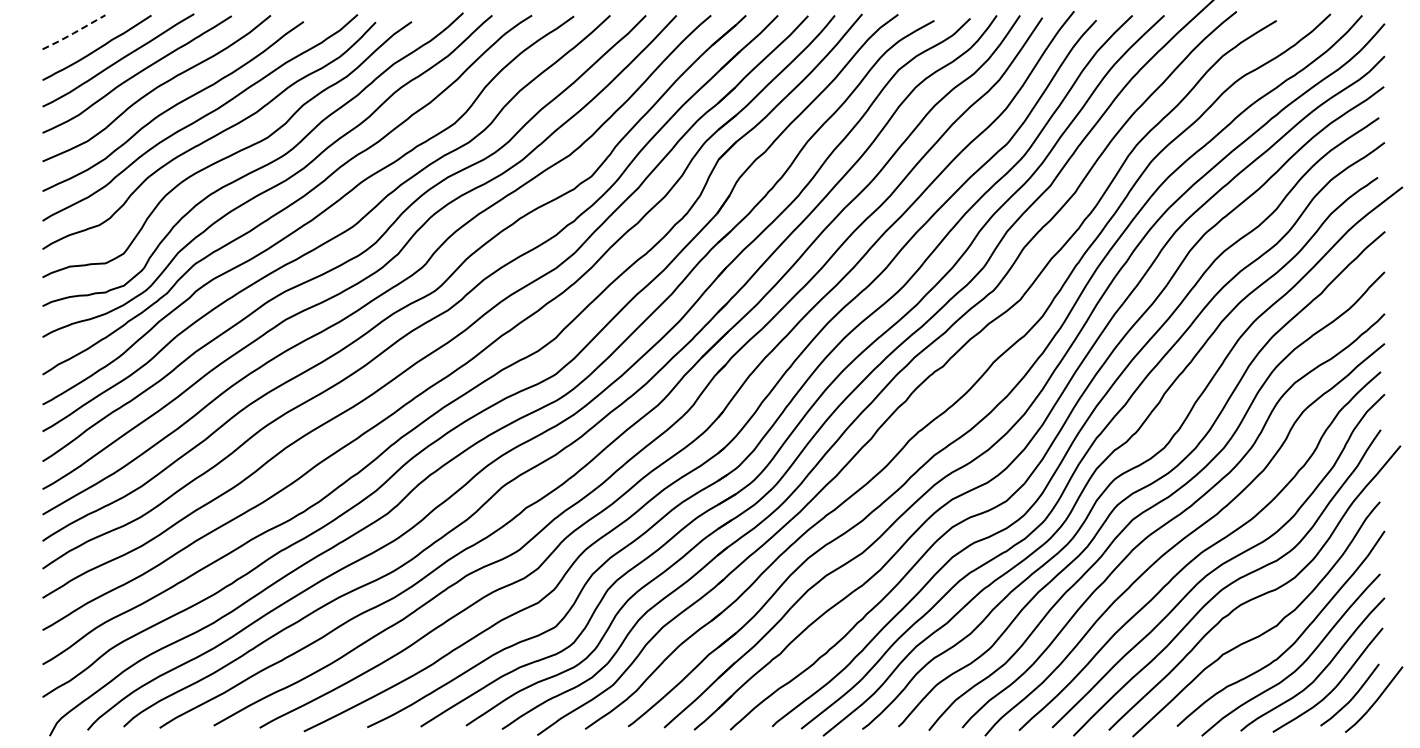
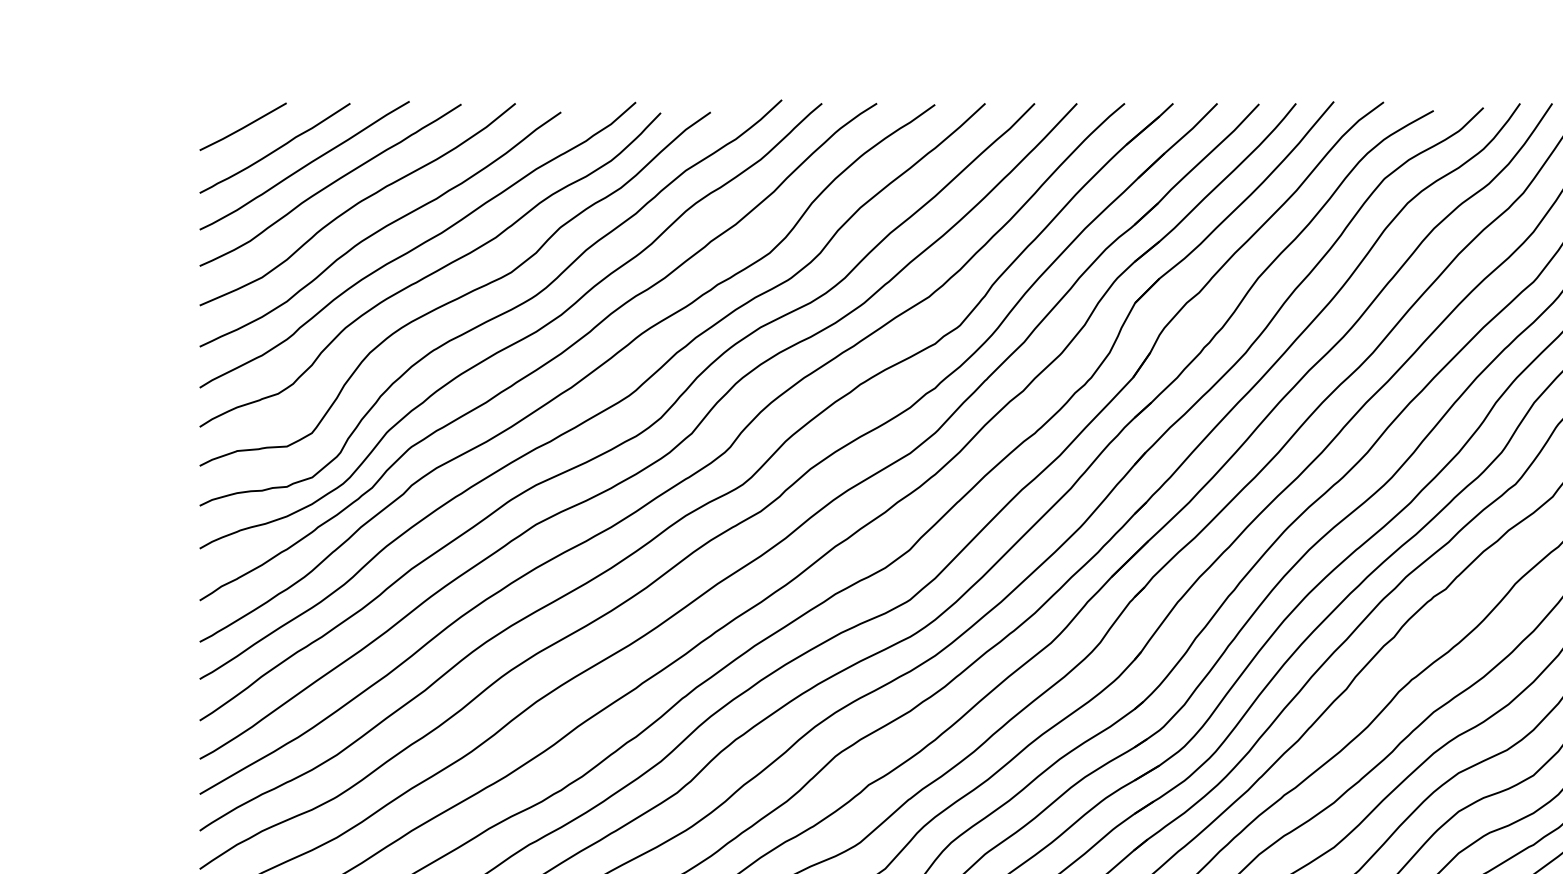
line: (73, 33) -> (242, 128), dashed -> solid

